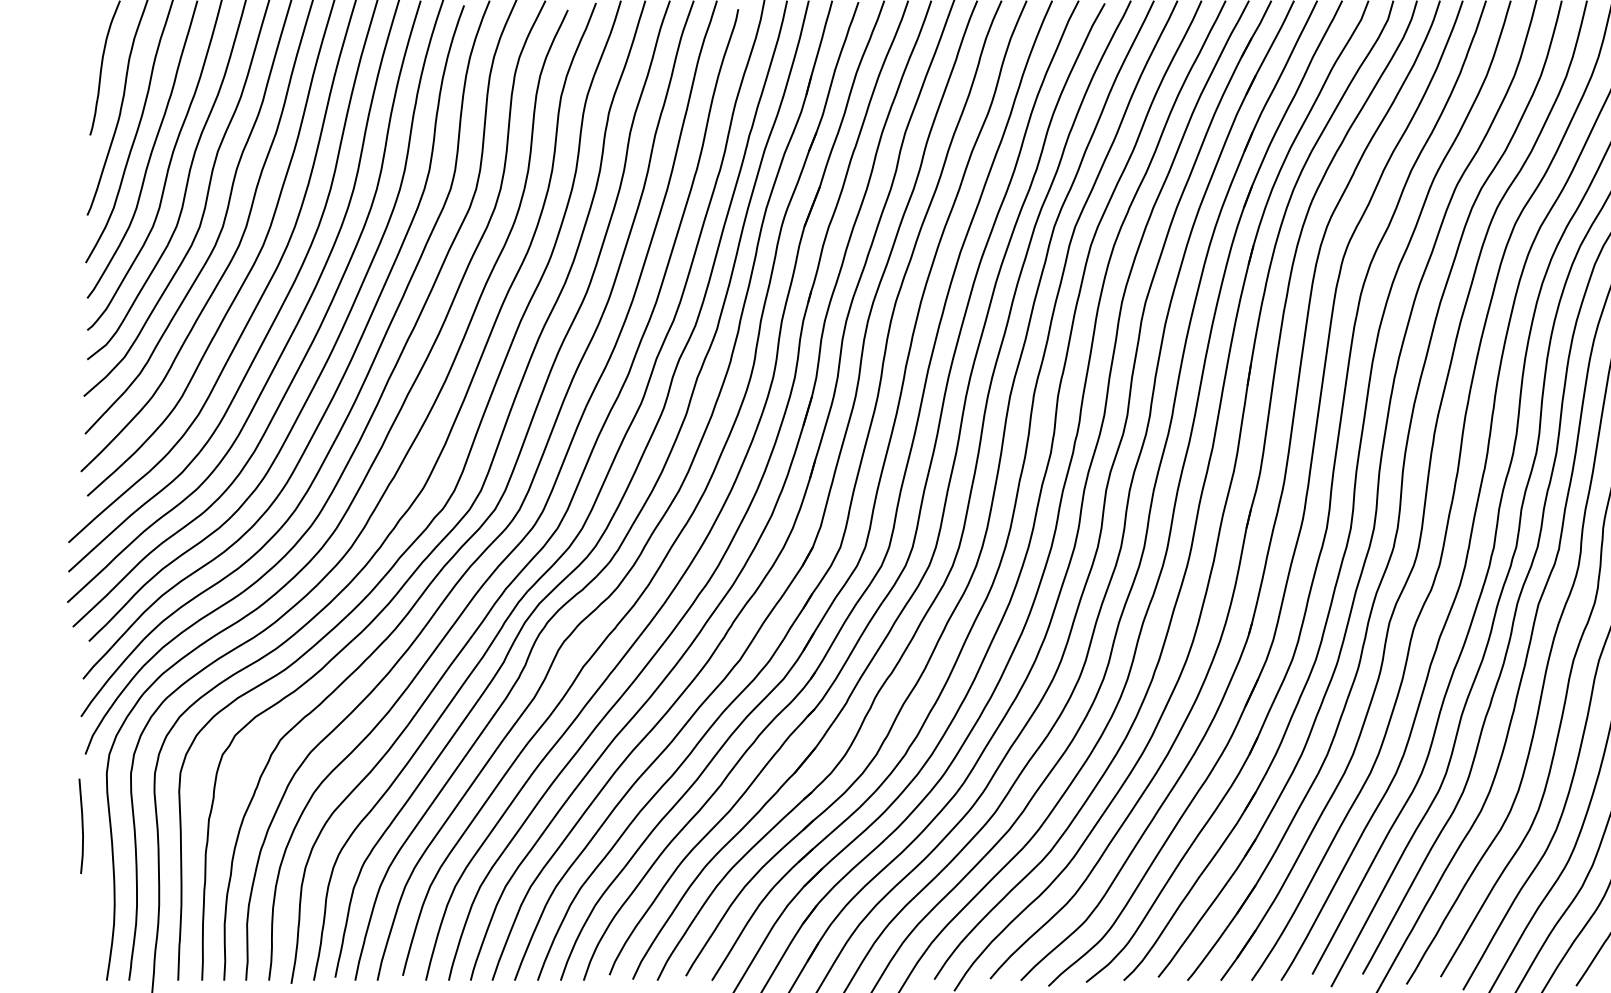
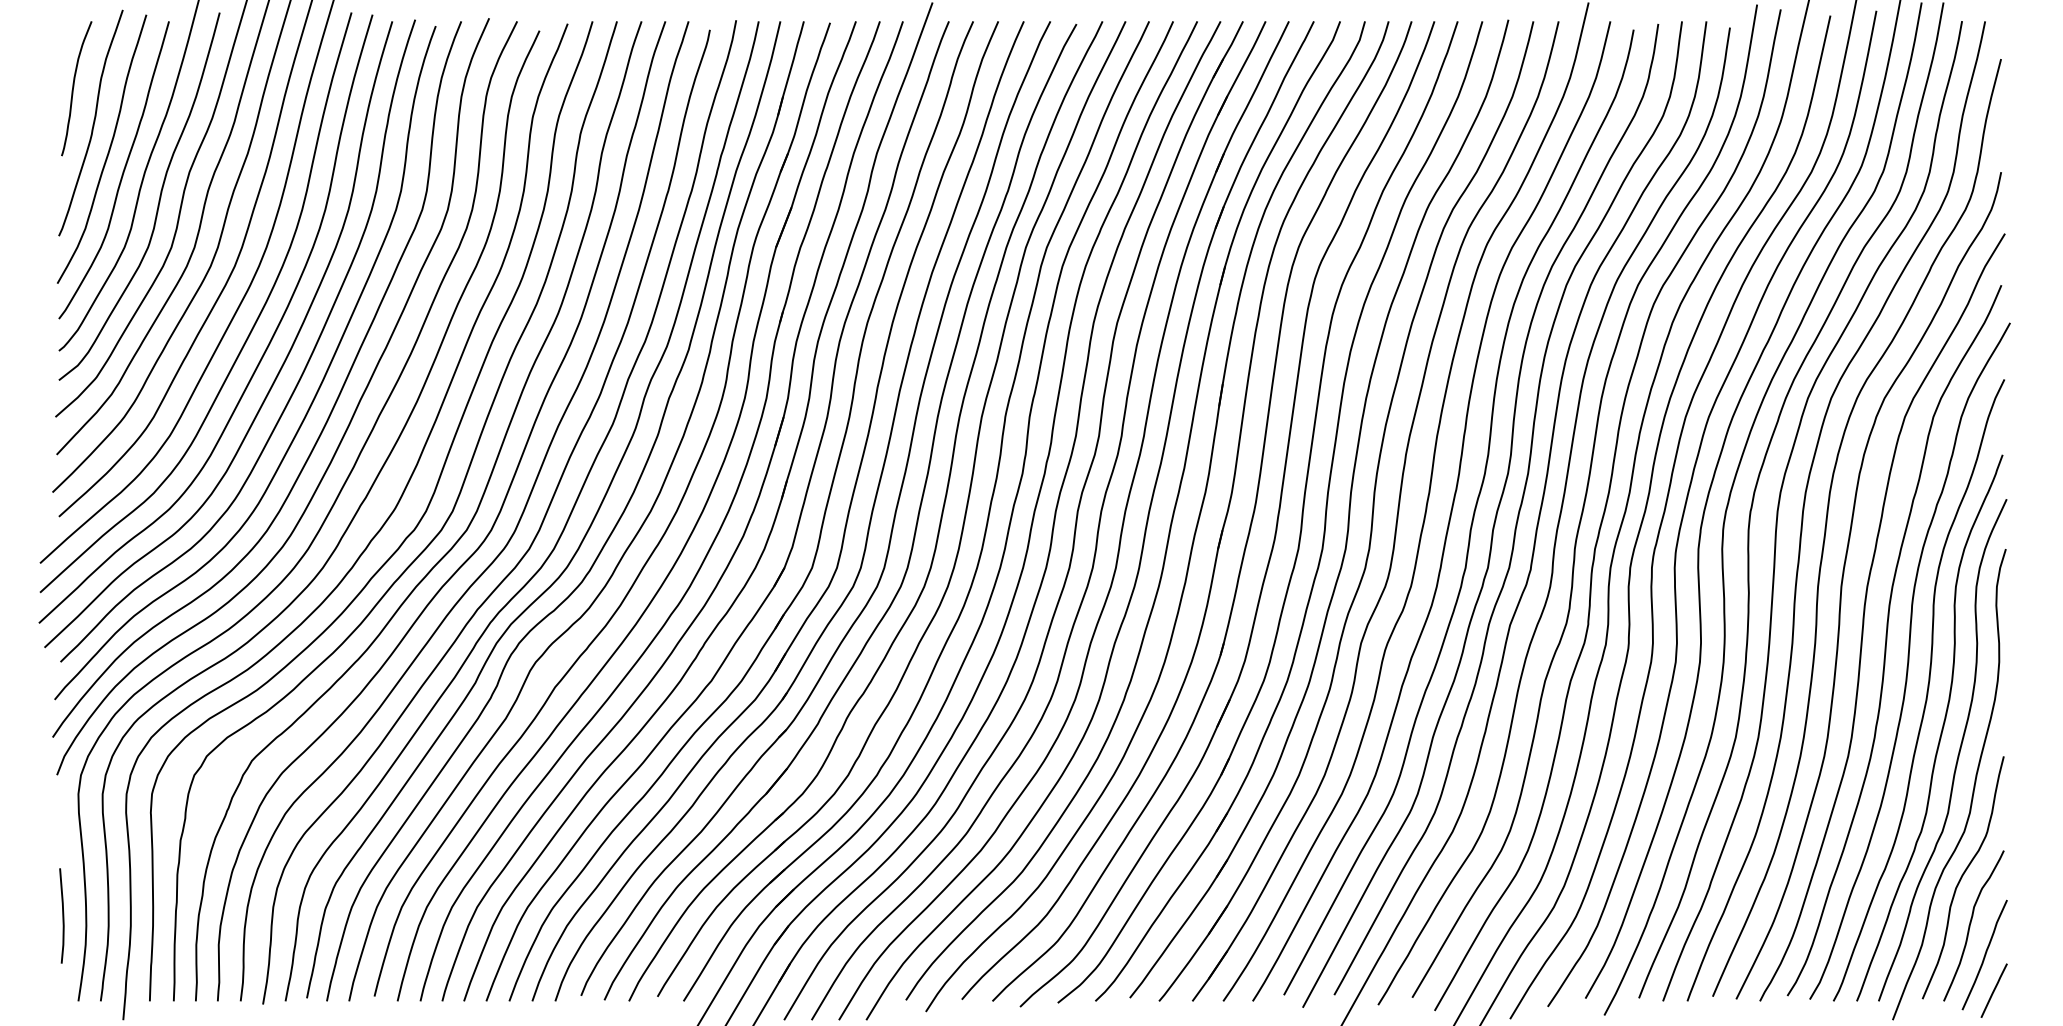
line: (81, 825) -> (62, 915), moved

